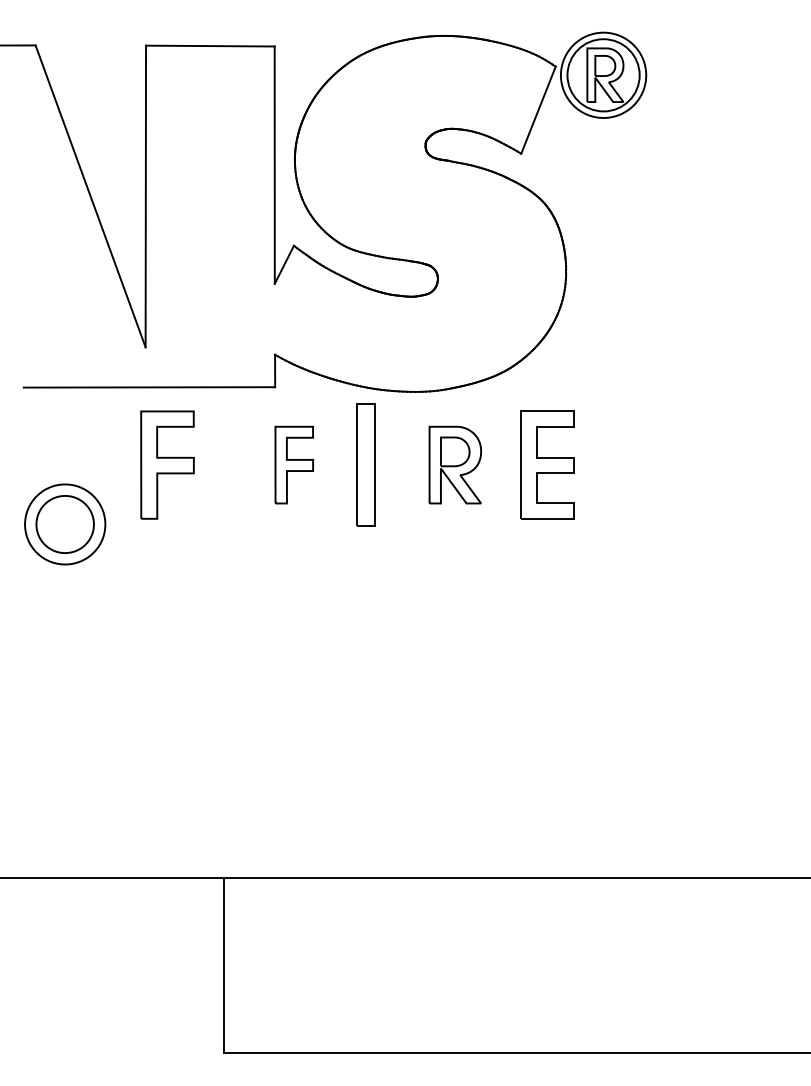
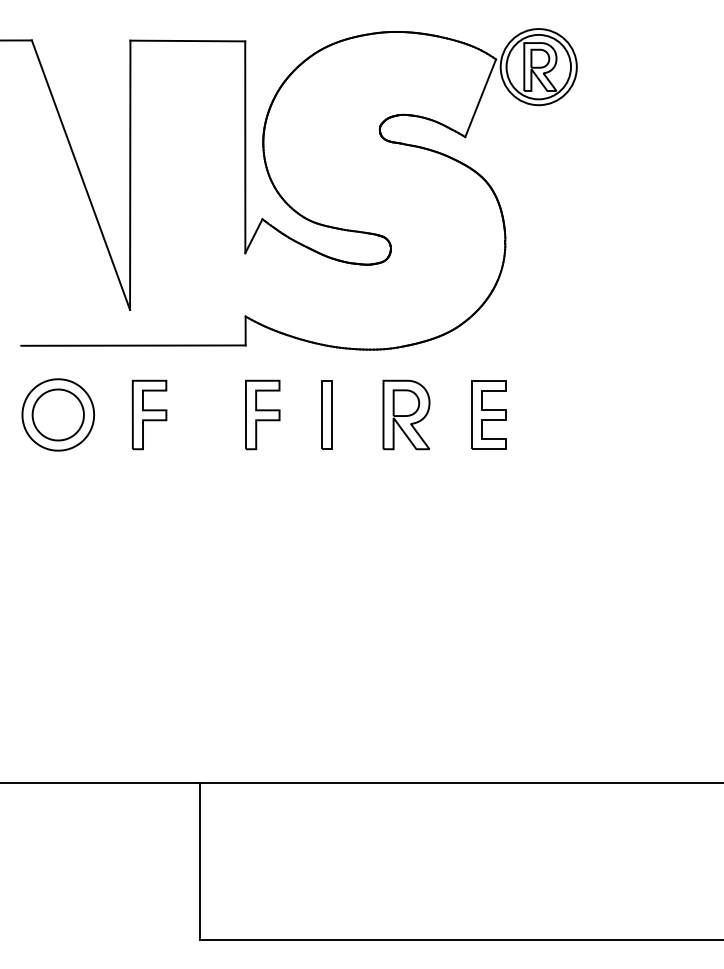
part: (167, 464) -> (149, 414), size x0.71
part: (365, 464) -> (326, 414), size x0.62
part: (547, 464) -> (488, 414), size x0.71
part: (64, 523) -> (57, 414), moved

